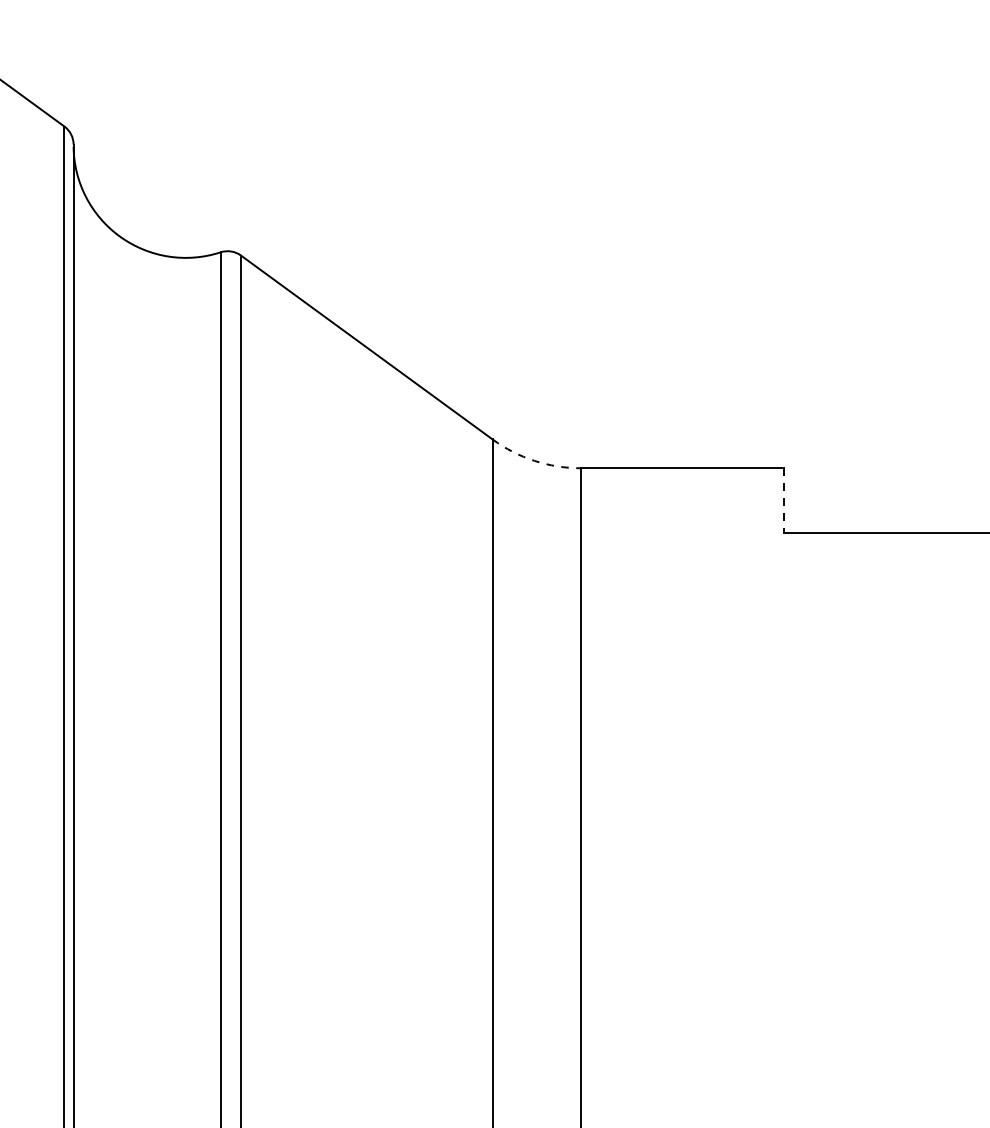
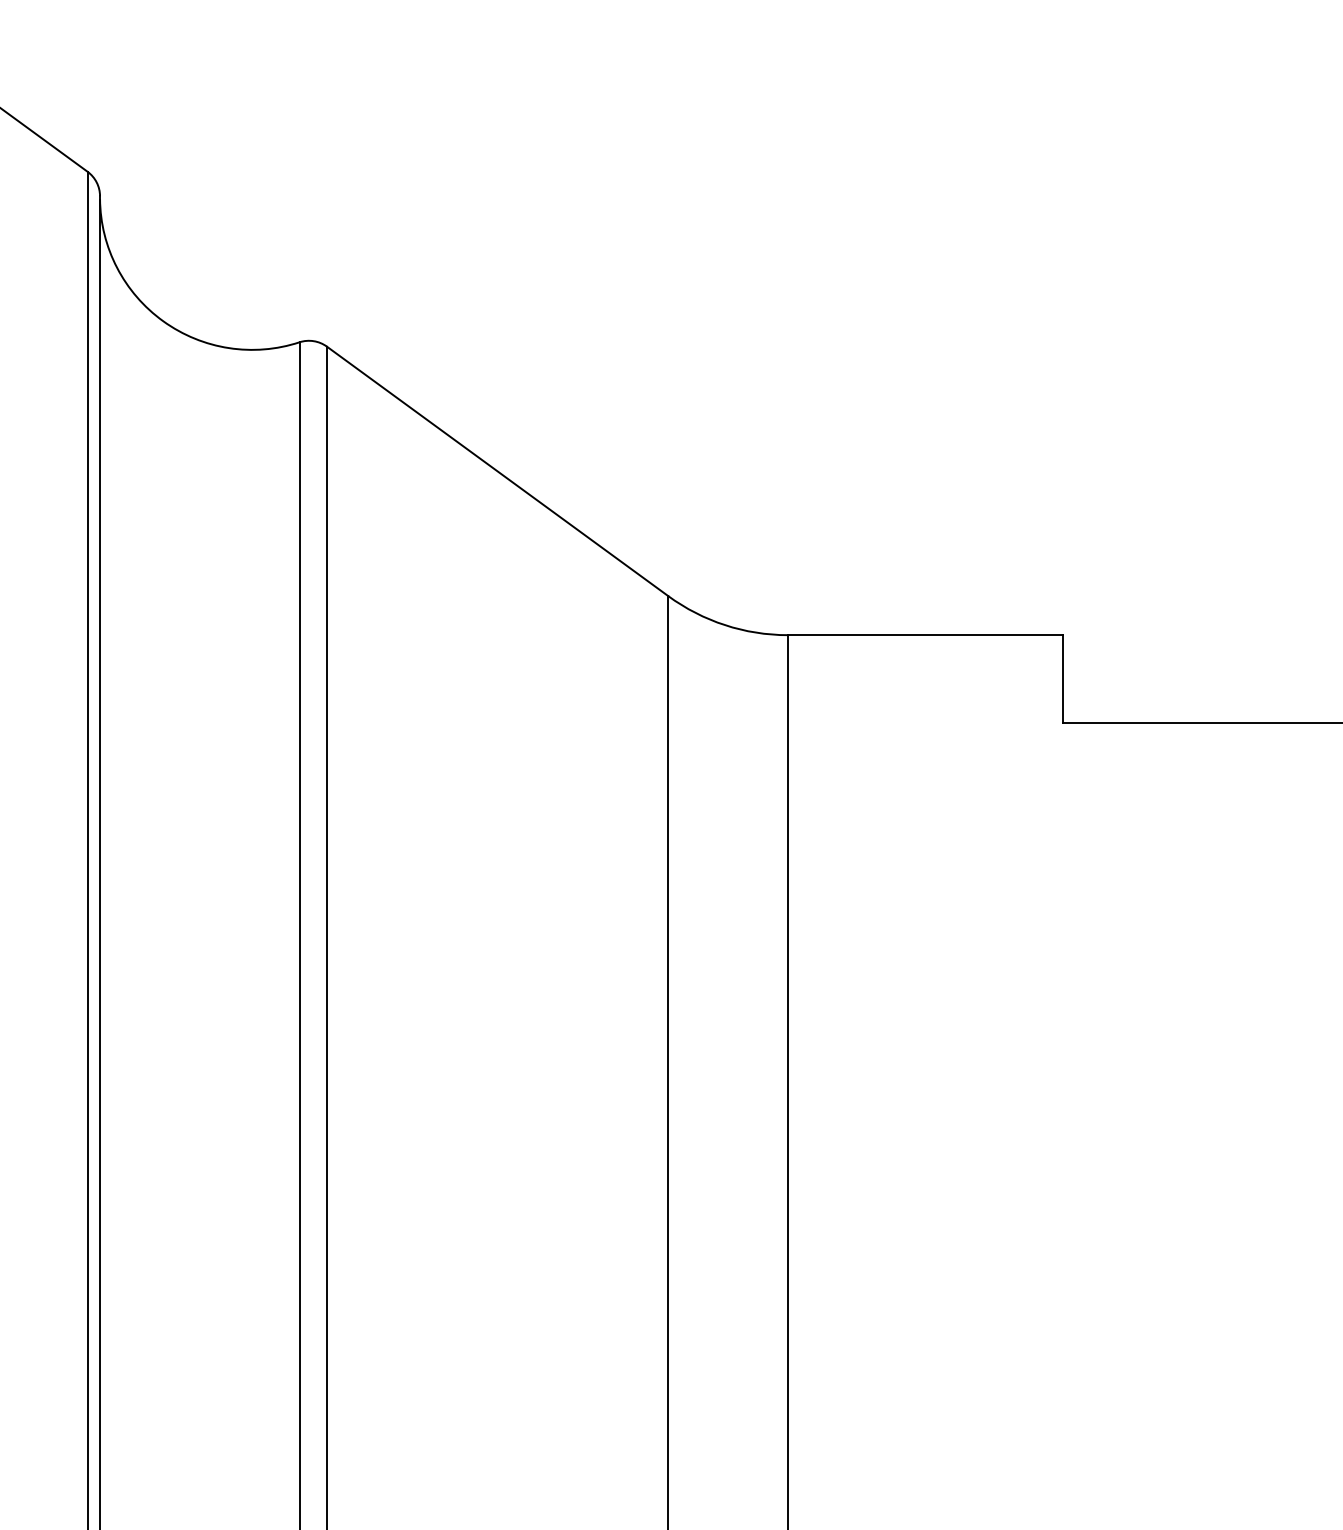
arc: (534, 461) -> (725, 625), dashed -> solid
line: (784, 500) -> (1063, 679), dashed -> solid

